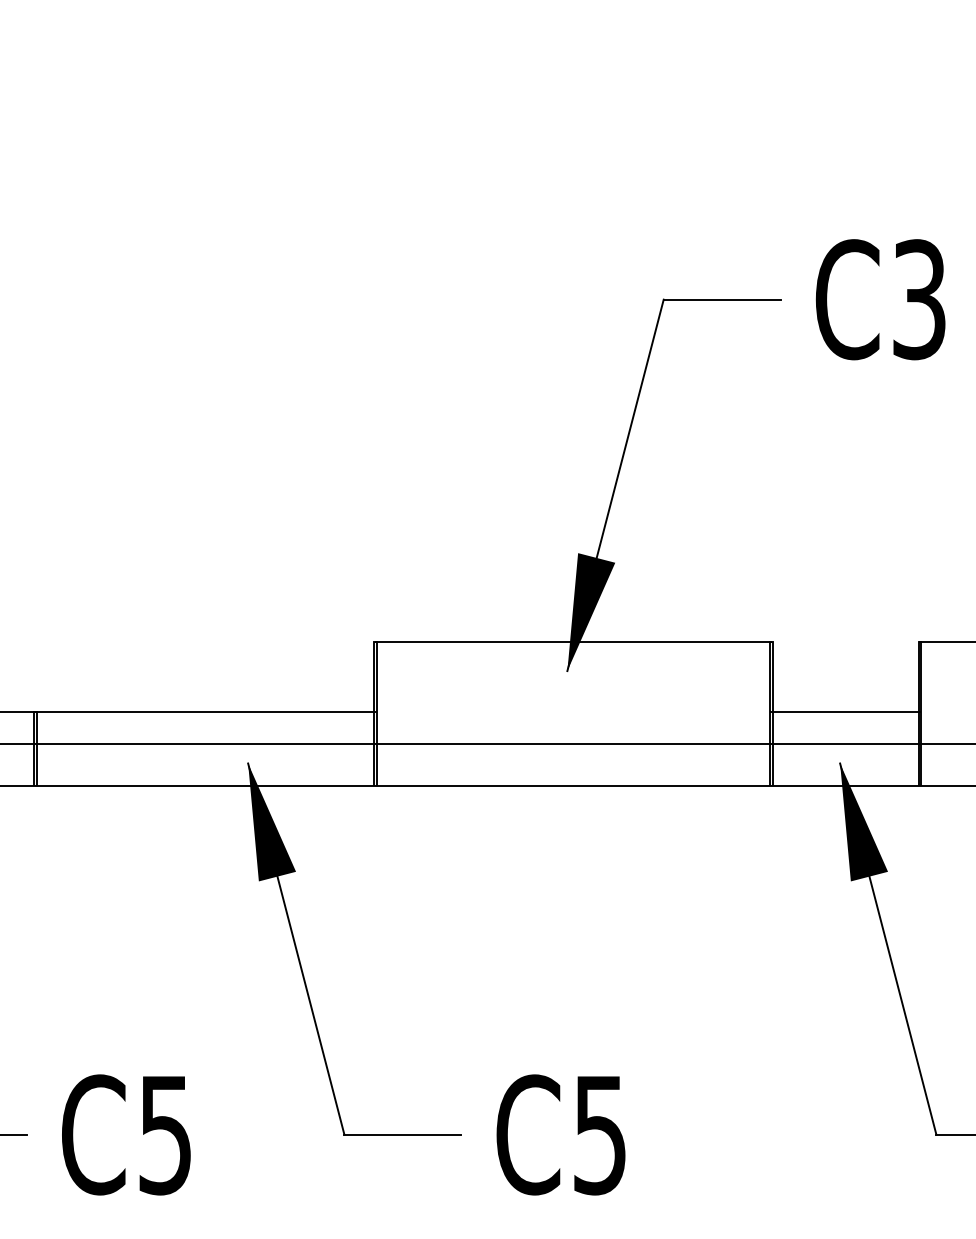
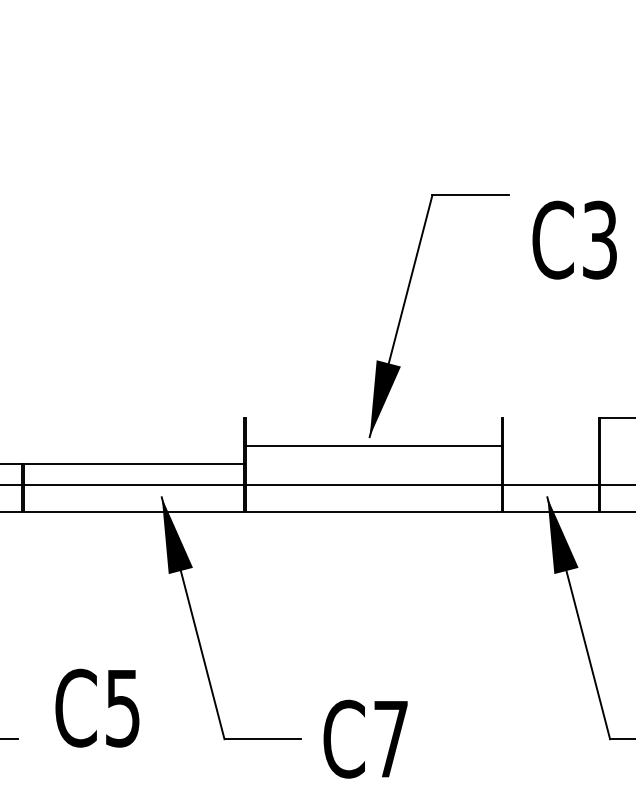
text: (880, 298) -> (574, 239), moved
line: (573, 642) -> (373, 446), moved
line: (844, 711) -> (550, 463), removed
text: (126, 1133) -> (97, 707), moved
text: (599, 1135) -> (390, 739), C5 -> C7

